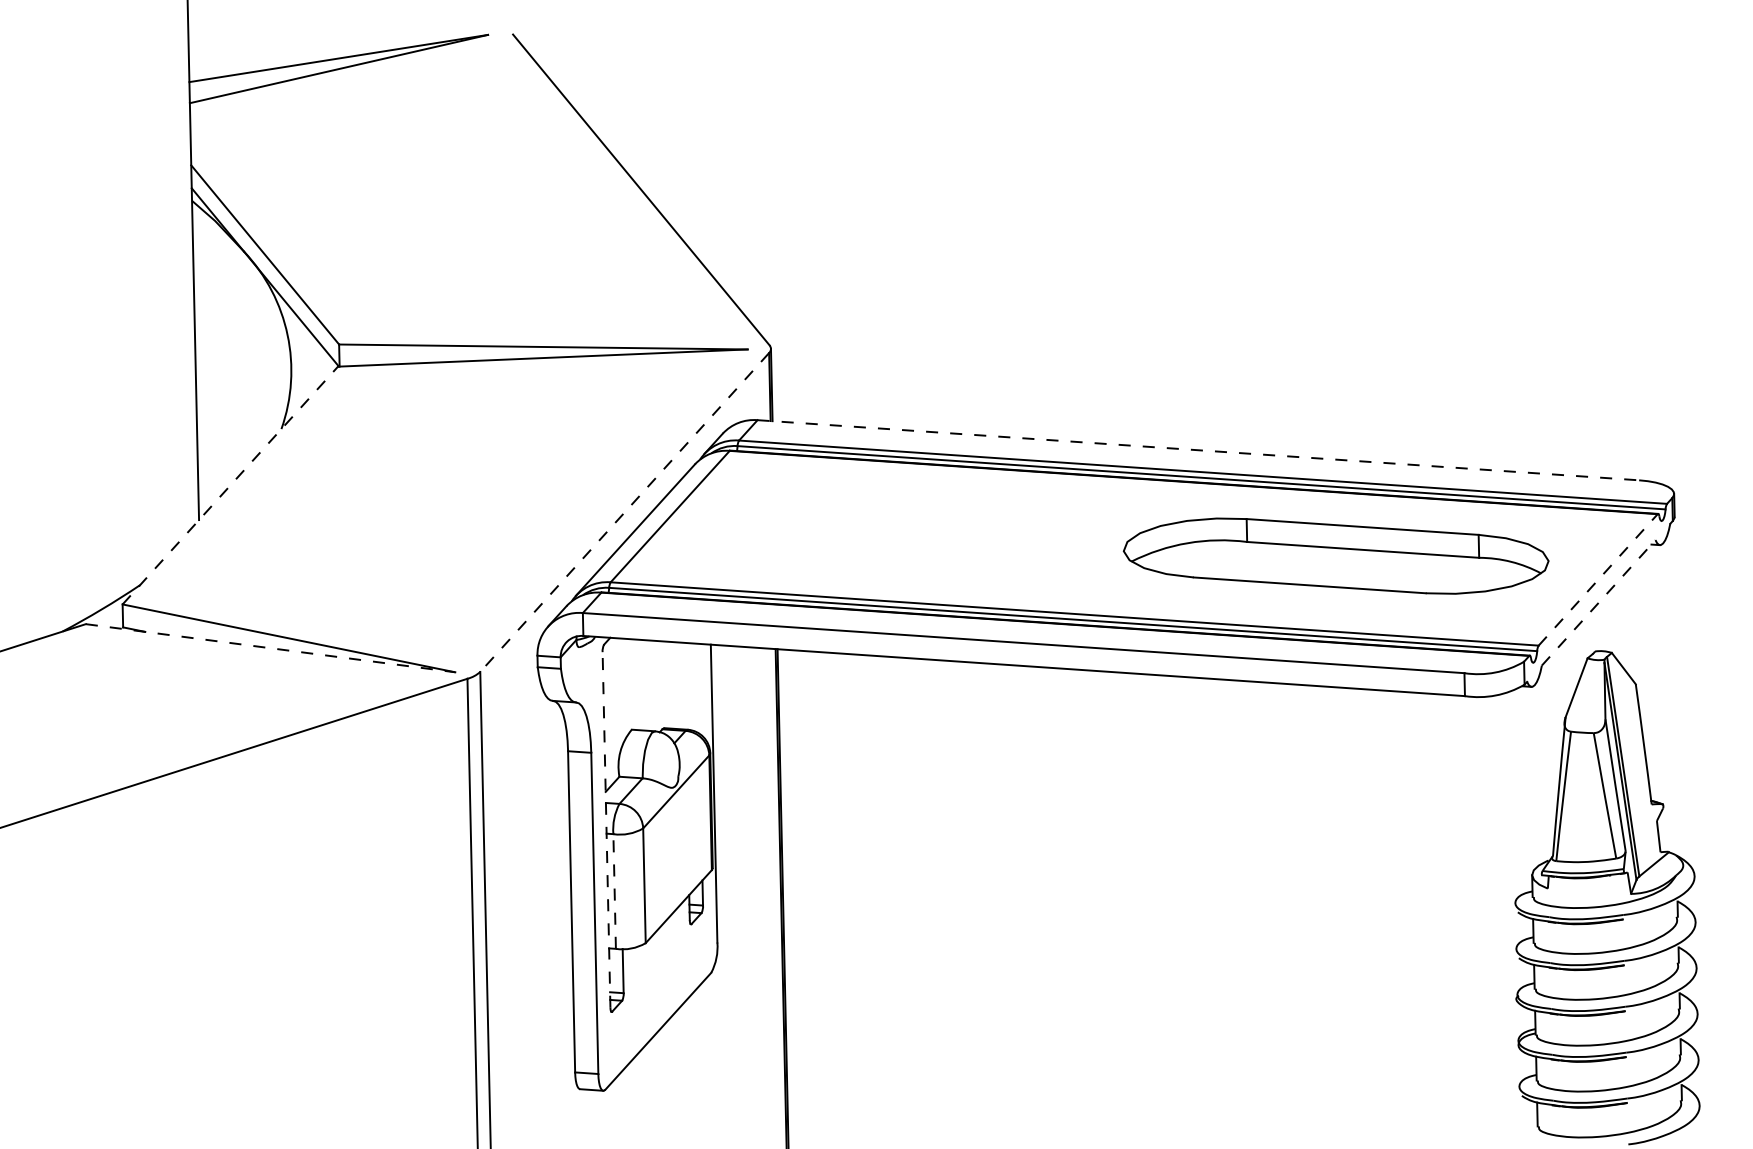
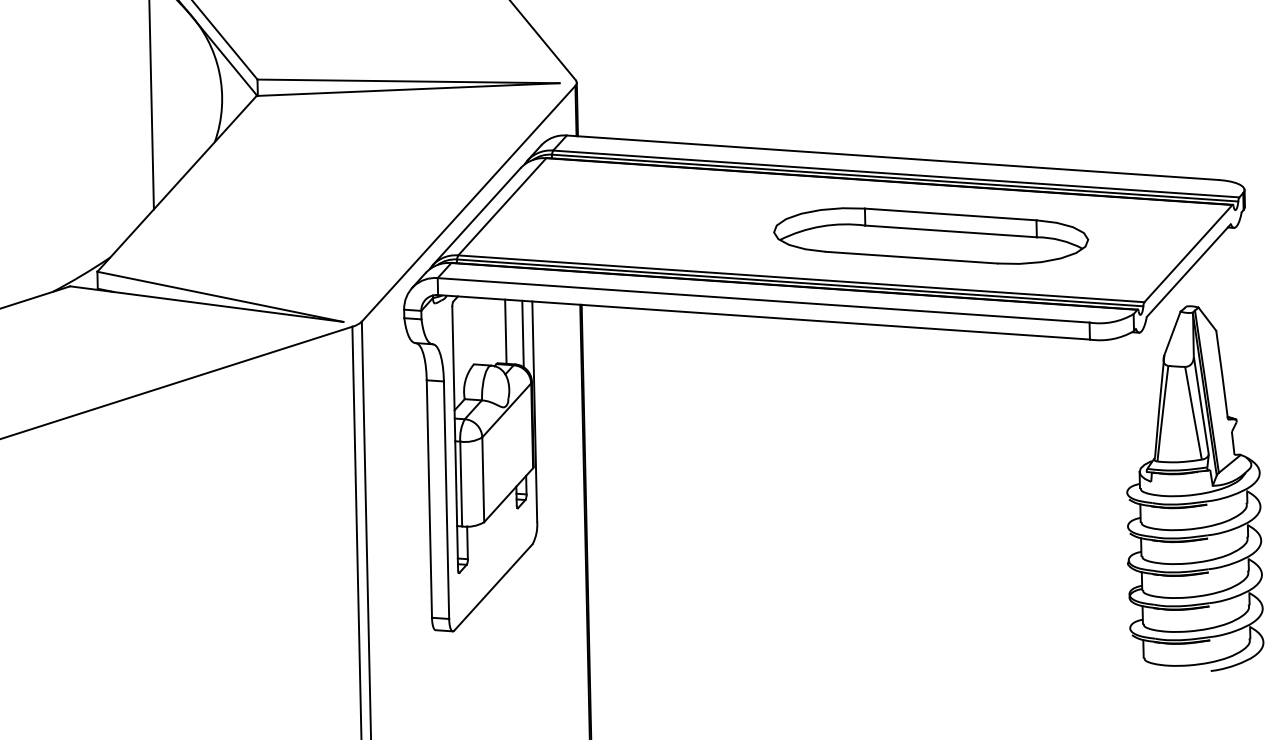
line: (1198, 450) -> (892, 157), dashed -> solid
line: (230, 485) -> (177, 183), dashed -> solid
line: (624, 512) -> (468, 203), dashed -> solid
part: (1335, 555) -> (930, 235), moved
line: (1598, 579) -> (1188, 253), dashed -> solid
line: (1598, 602) -> (1188, 270), dashed -> solid
line: (271, 648) -> (207, 304), dashed -> solid
line: (674, 685) -> (505, 331), added
line: (698, 688) -> (523, 333), added
line: (606, 829) -> (455, 438), dashed -> solid
line: (614, 891) -> (461, 484), dashed -> solid

